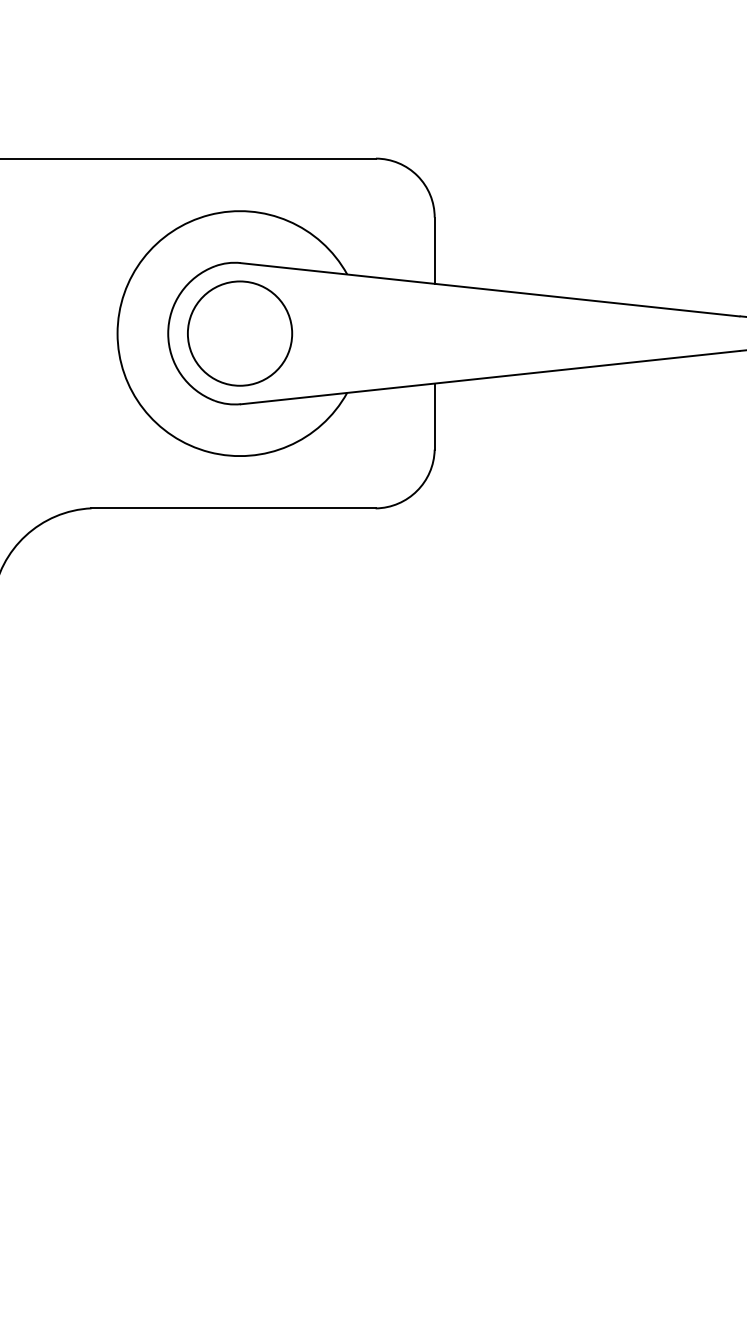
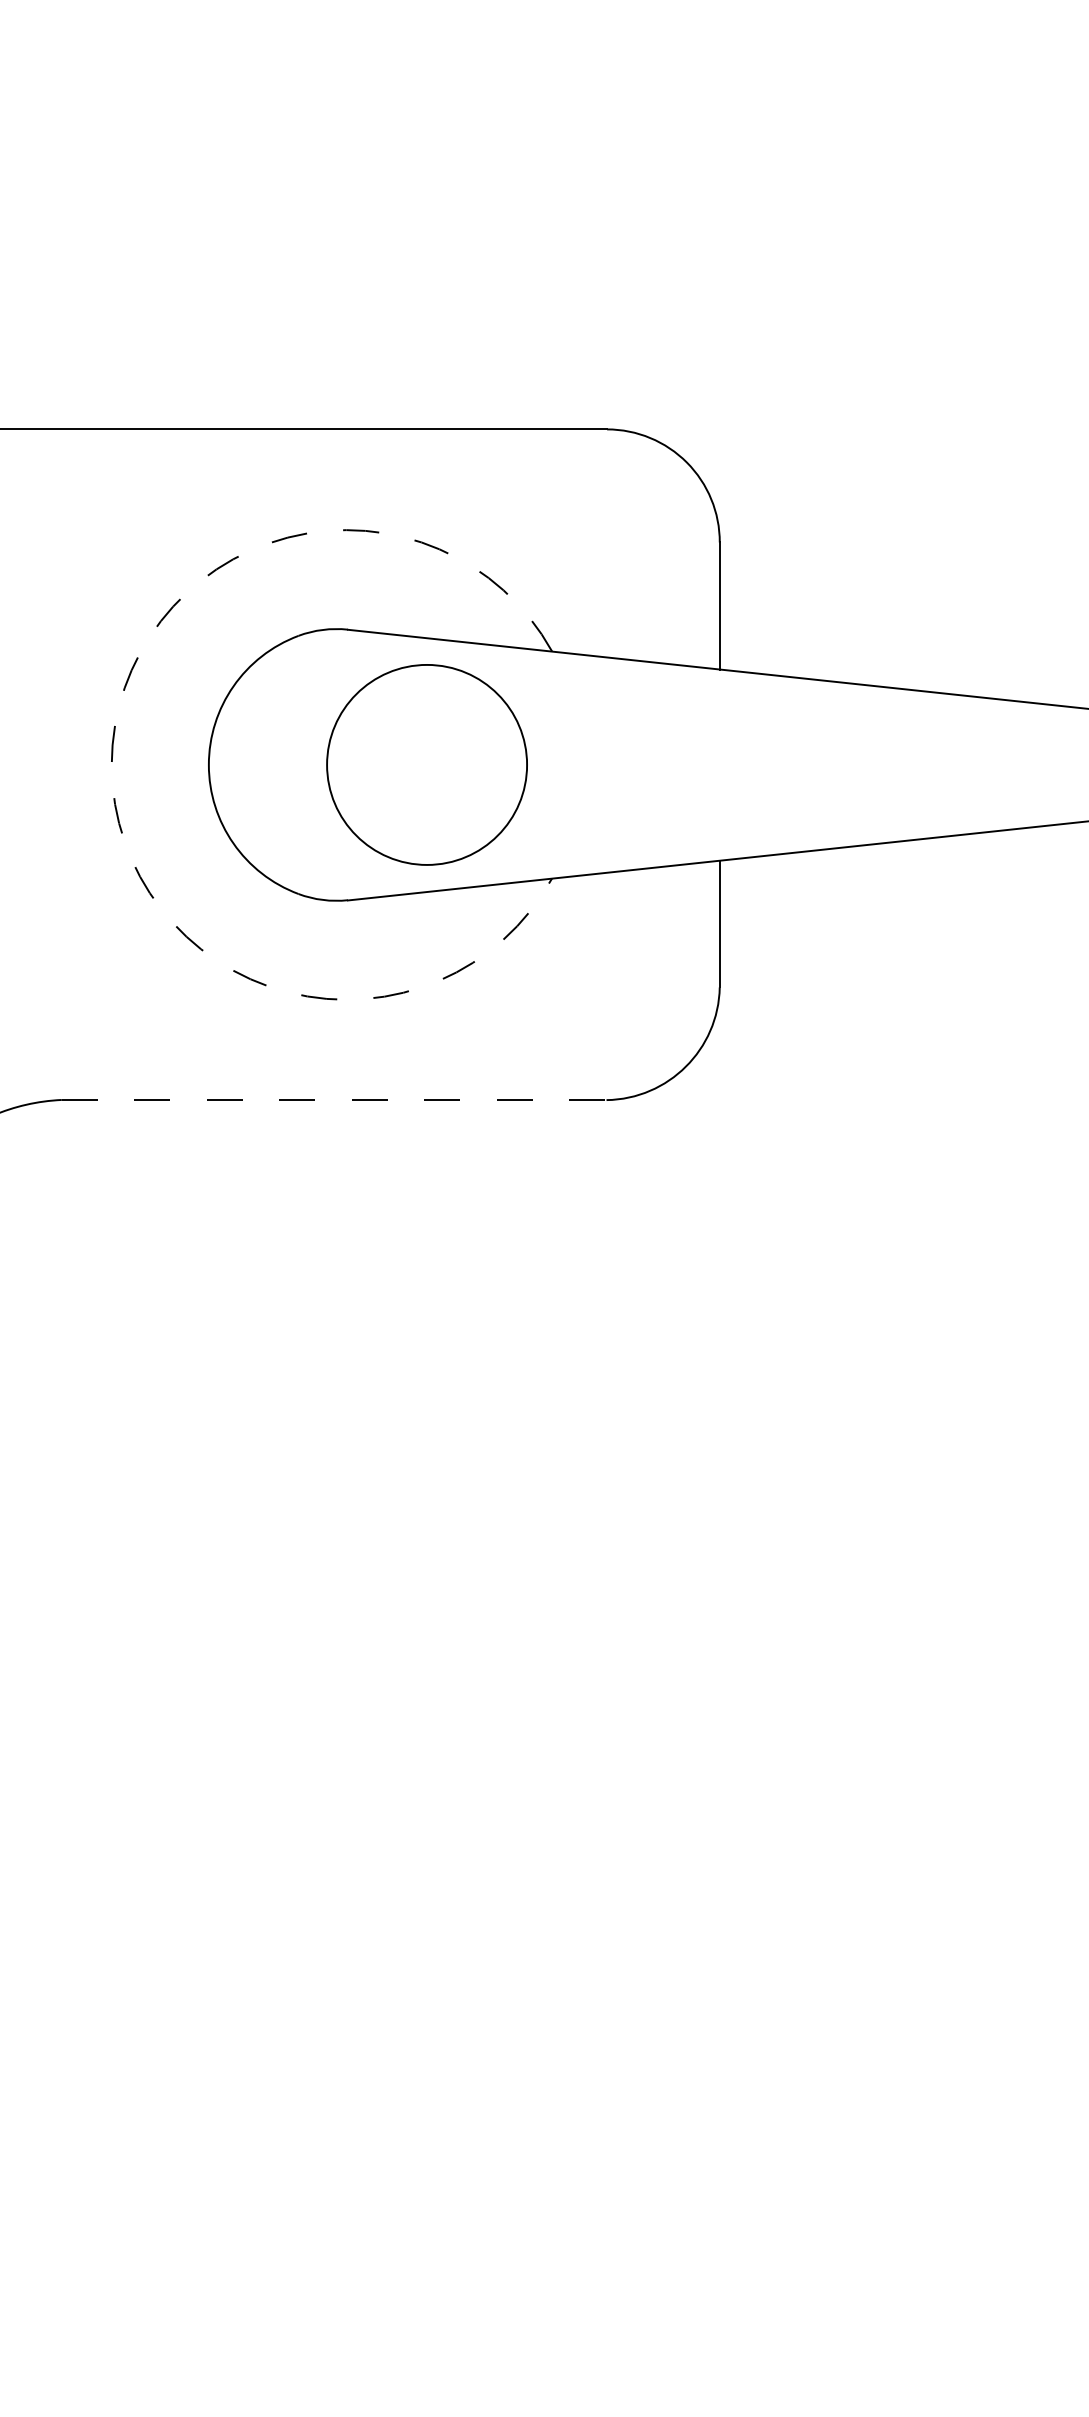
arc: (117, 333) -> (111, 764), solid -> dashed
circle: (240, 333) -> (427, 764), moved
line: (234, 508) -> (335, 1100), solid -> dashed

